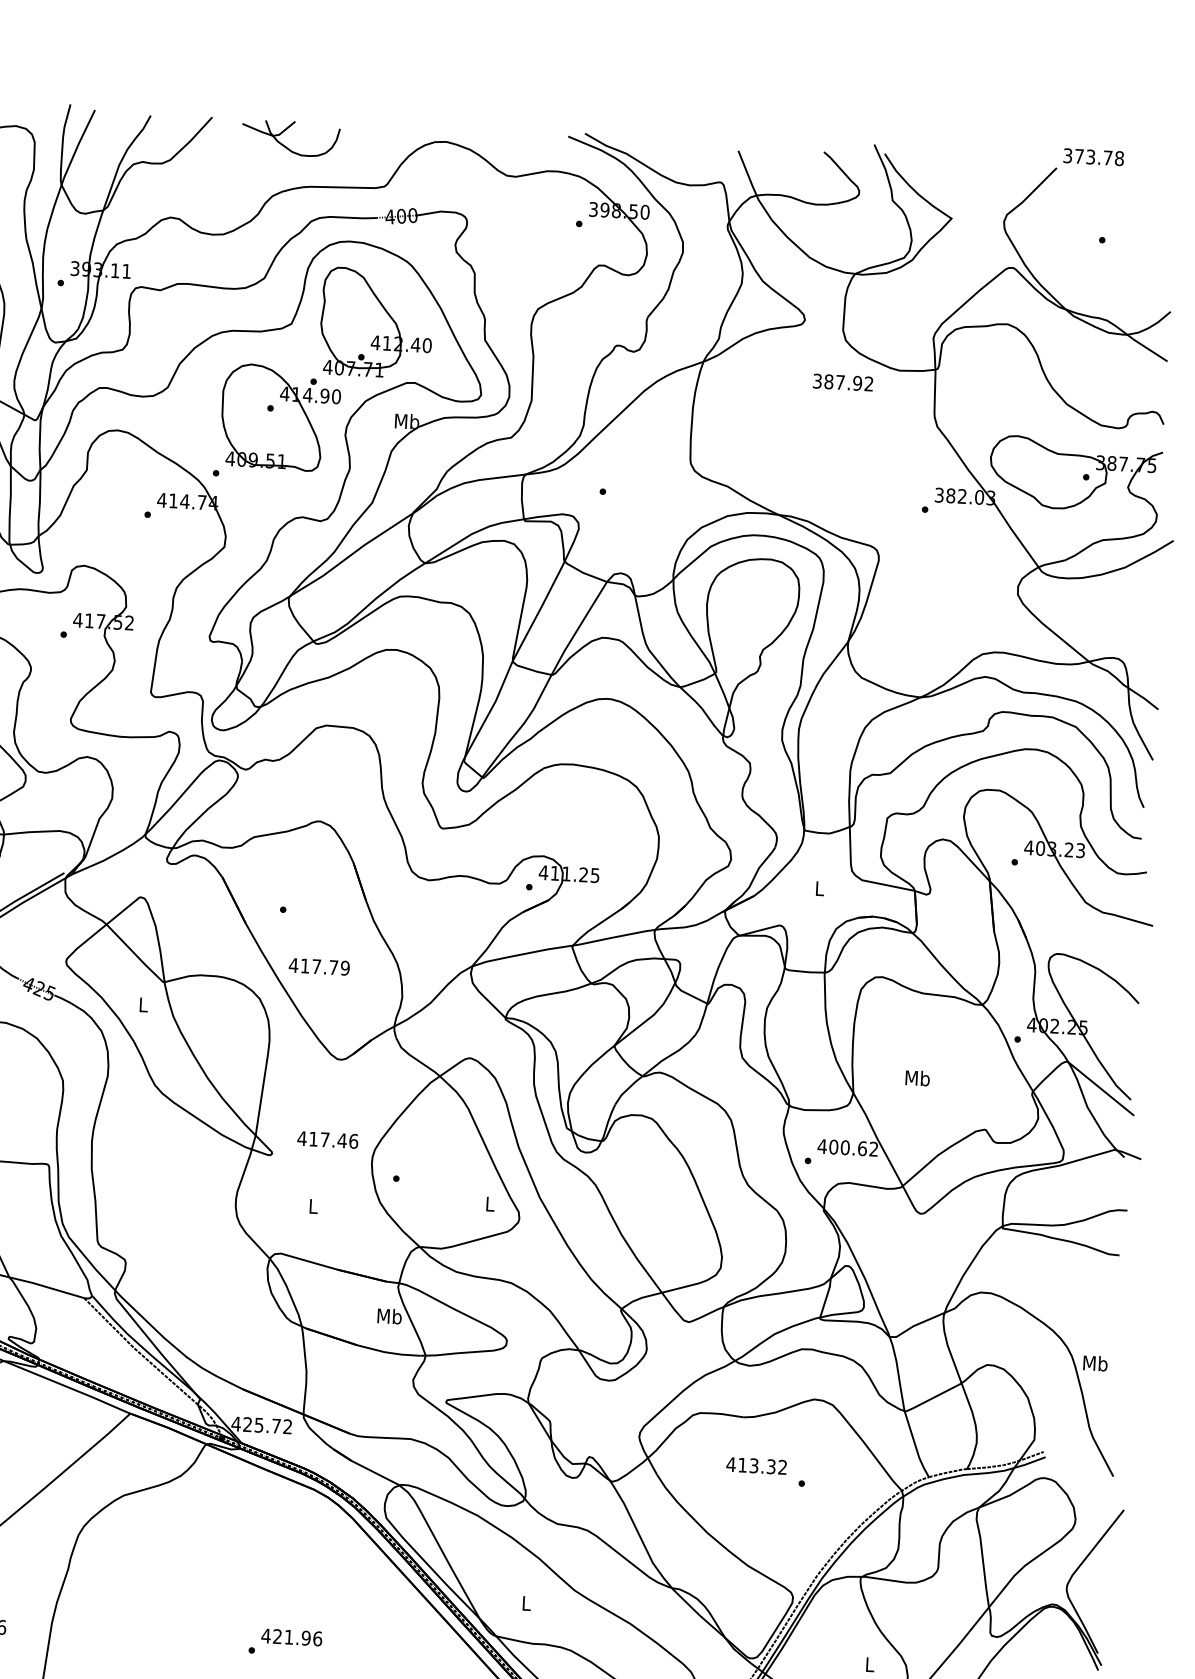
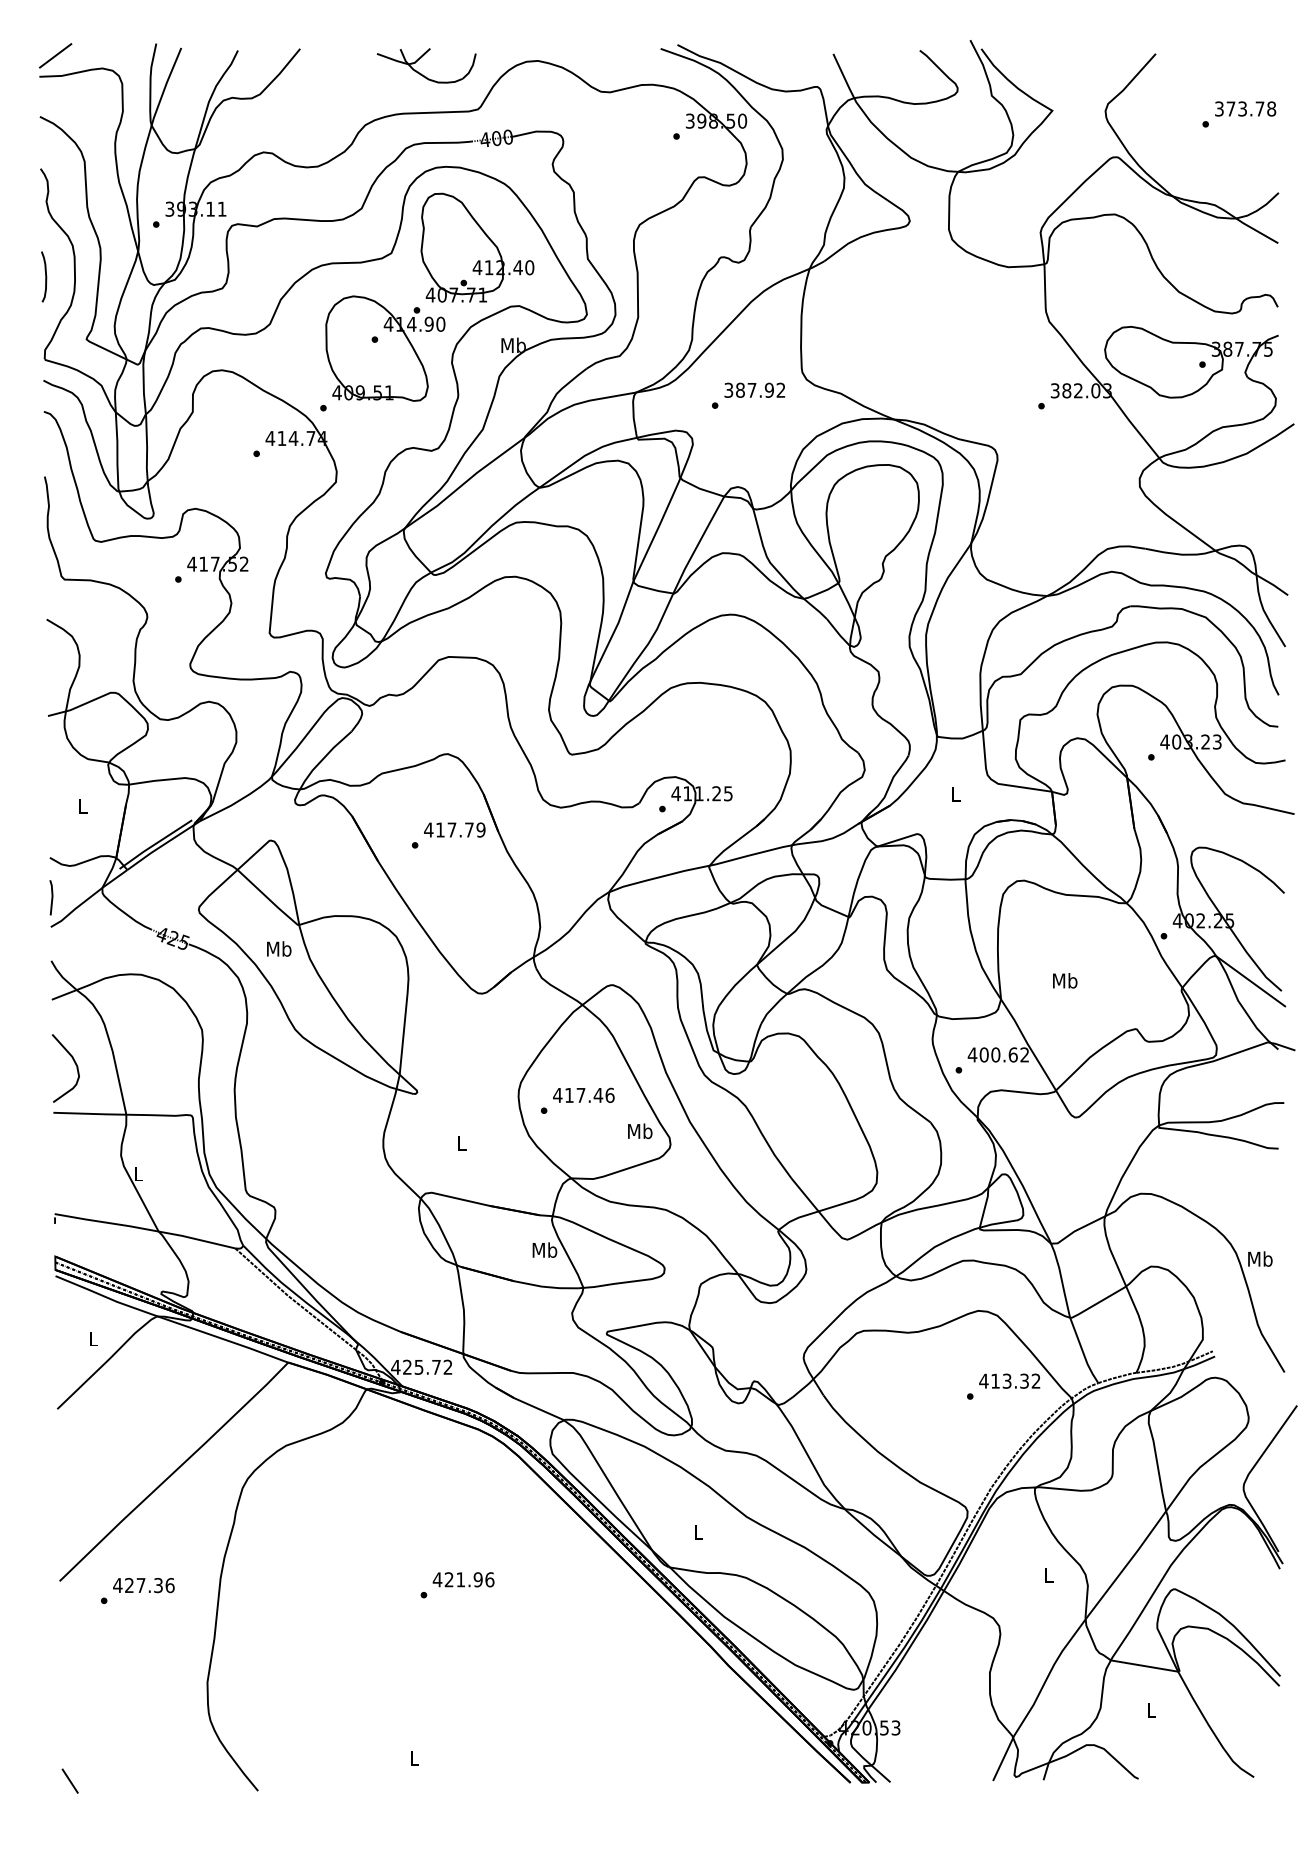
part: (286, 130) -> (421, 58), moved
text: (1093, 156) -> (1245, 108), moved
text: (842, 381) -> (754, 389), moved
text: (319, 966) -> (454, 829), moved
text: (143, 1004) -> (279, 948), L -> Mb
text: (327, 1139) -> (583, 1094), moved
text: (490, 1204) -> (640, 1131), L -> Mb
text: (756, 1465) -> (1009, 1380), moved

